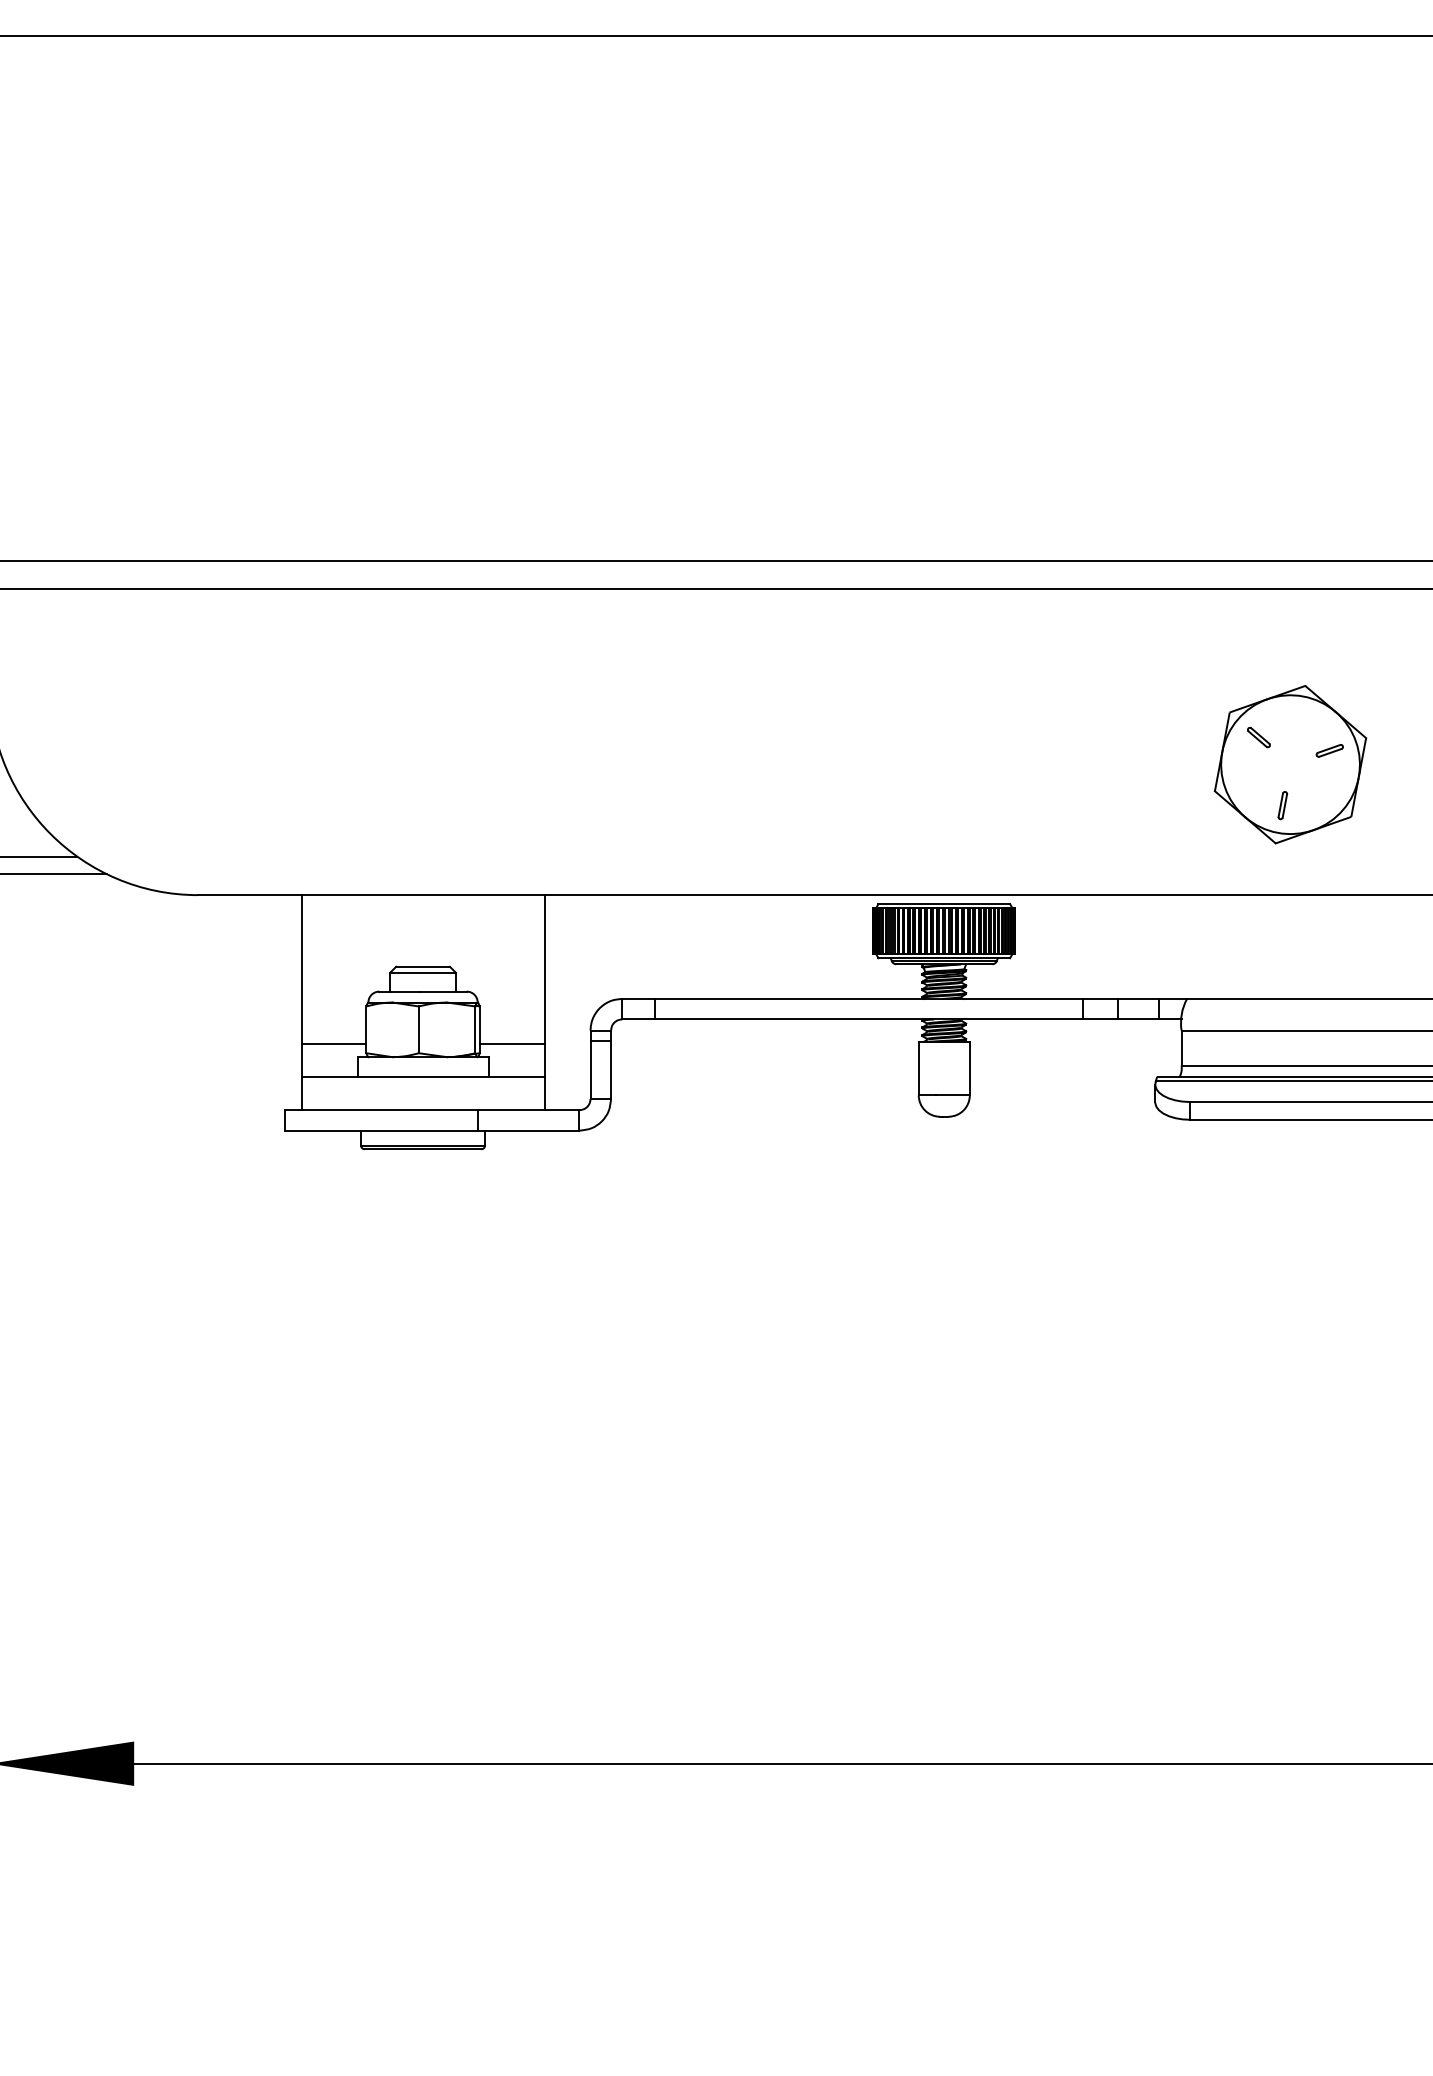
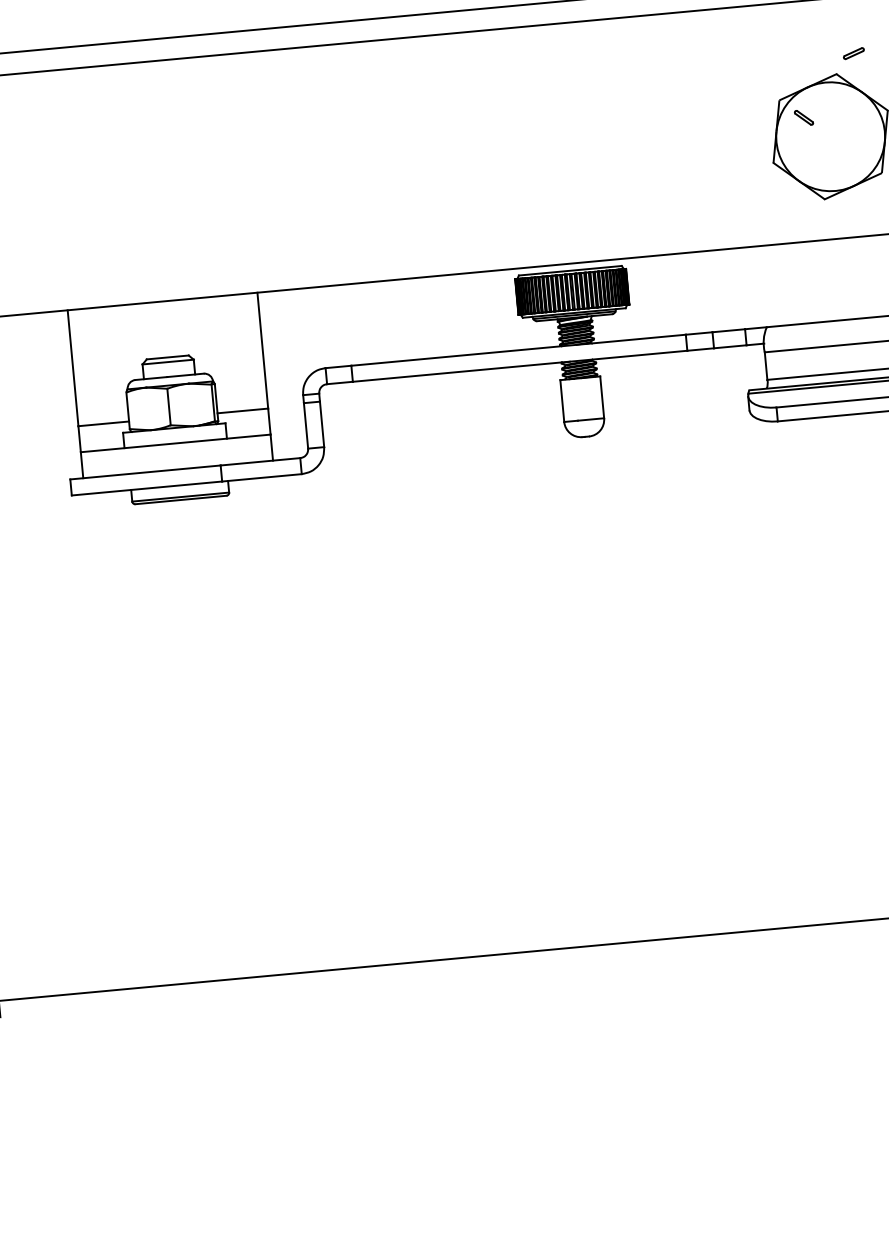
part: (1329, 750) -> (853, 53), moved
part: (1282, 805) -> (827, 169), removed

